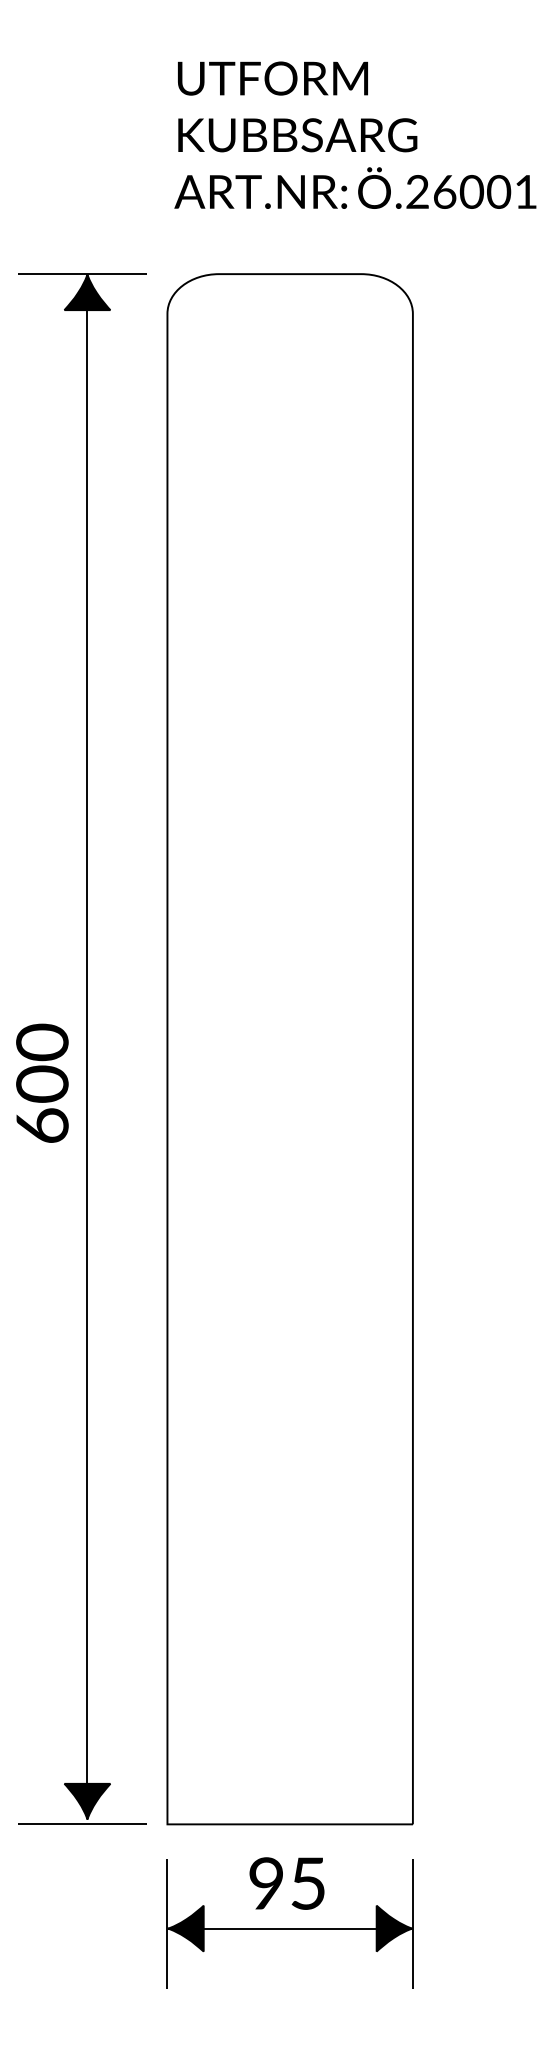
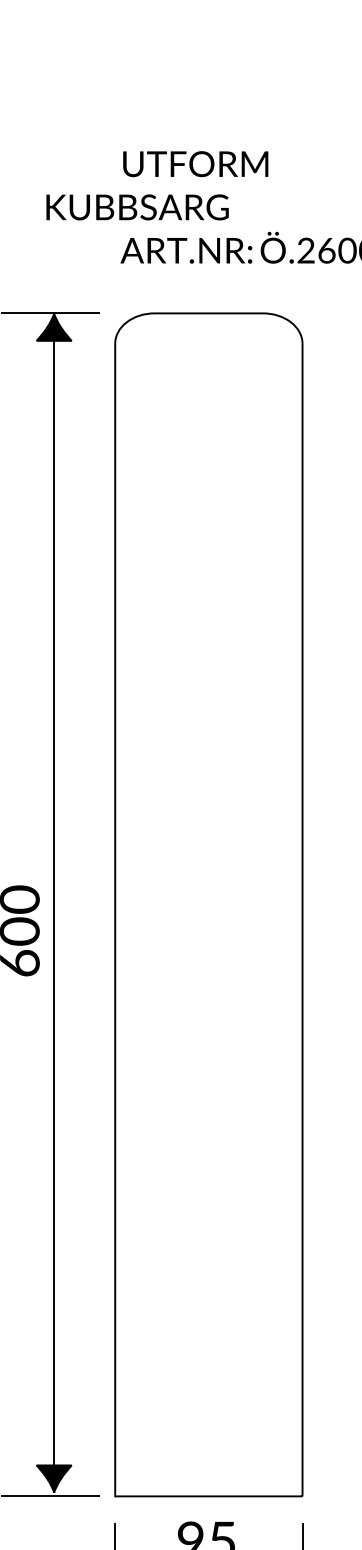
text: (297, 135) -> (137, 207), moved

